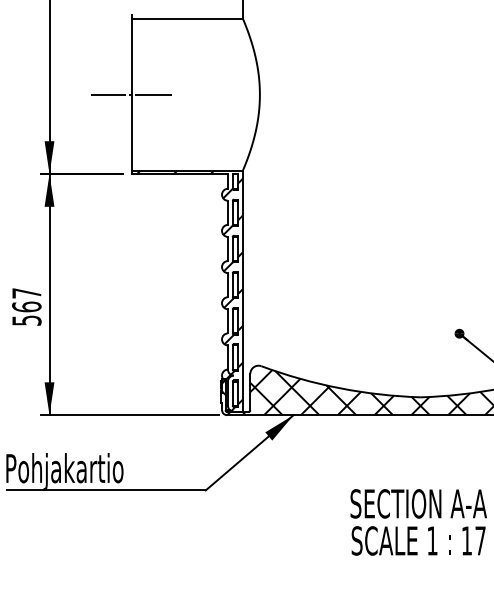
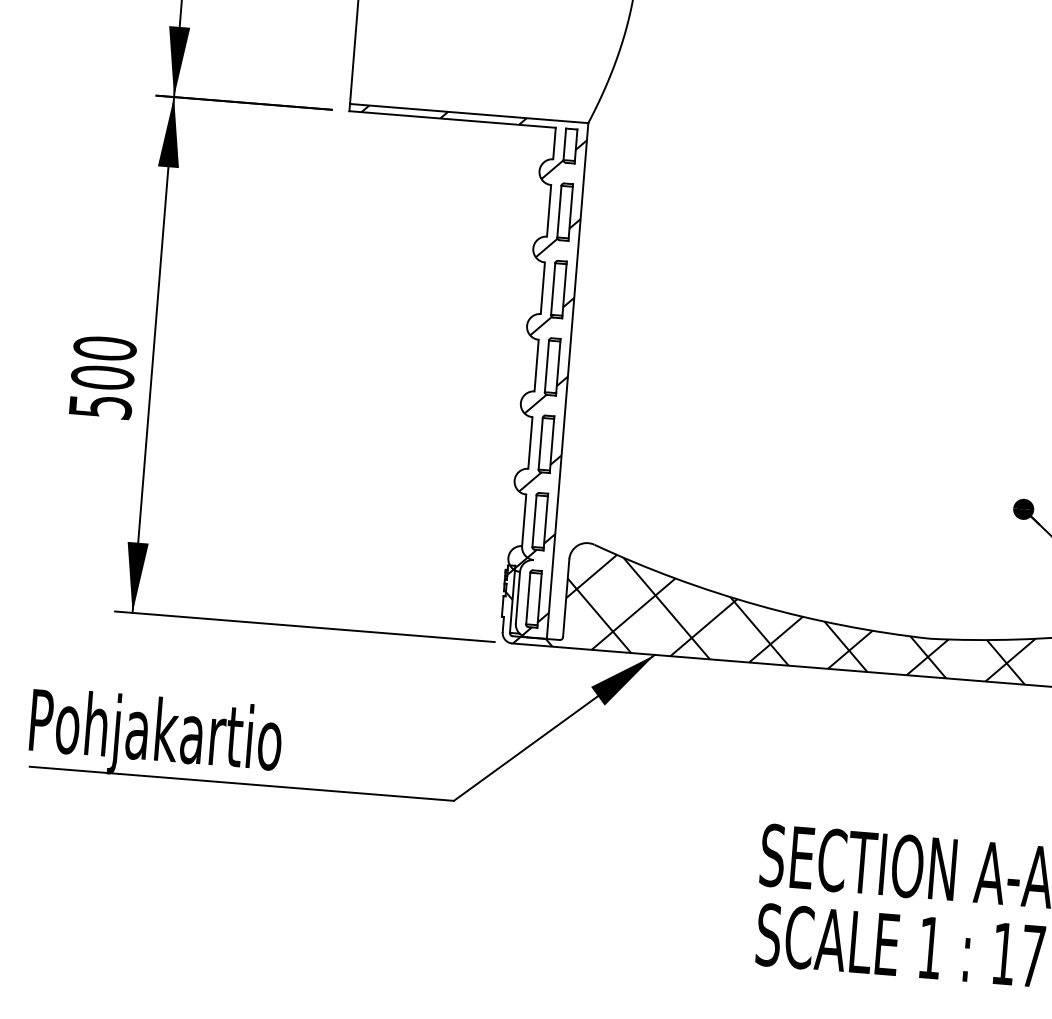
text: (26, 300) -> (103, 363), 567 -> 500

